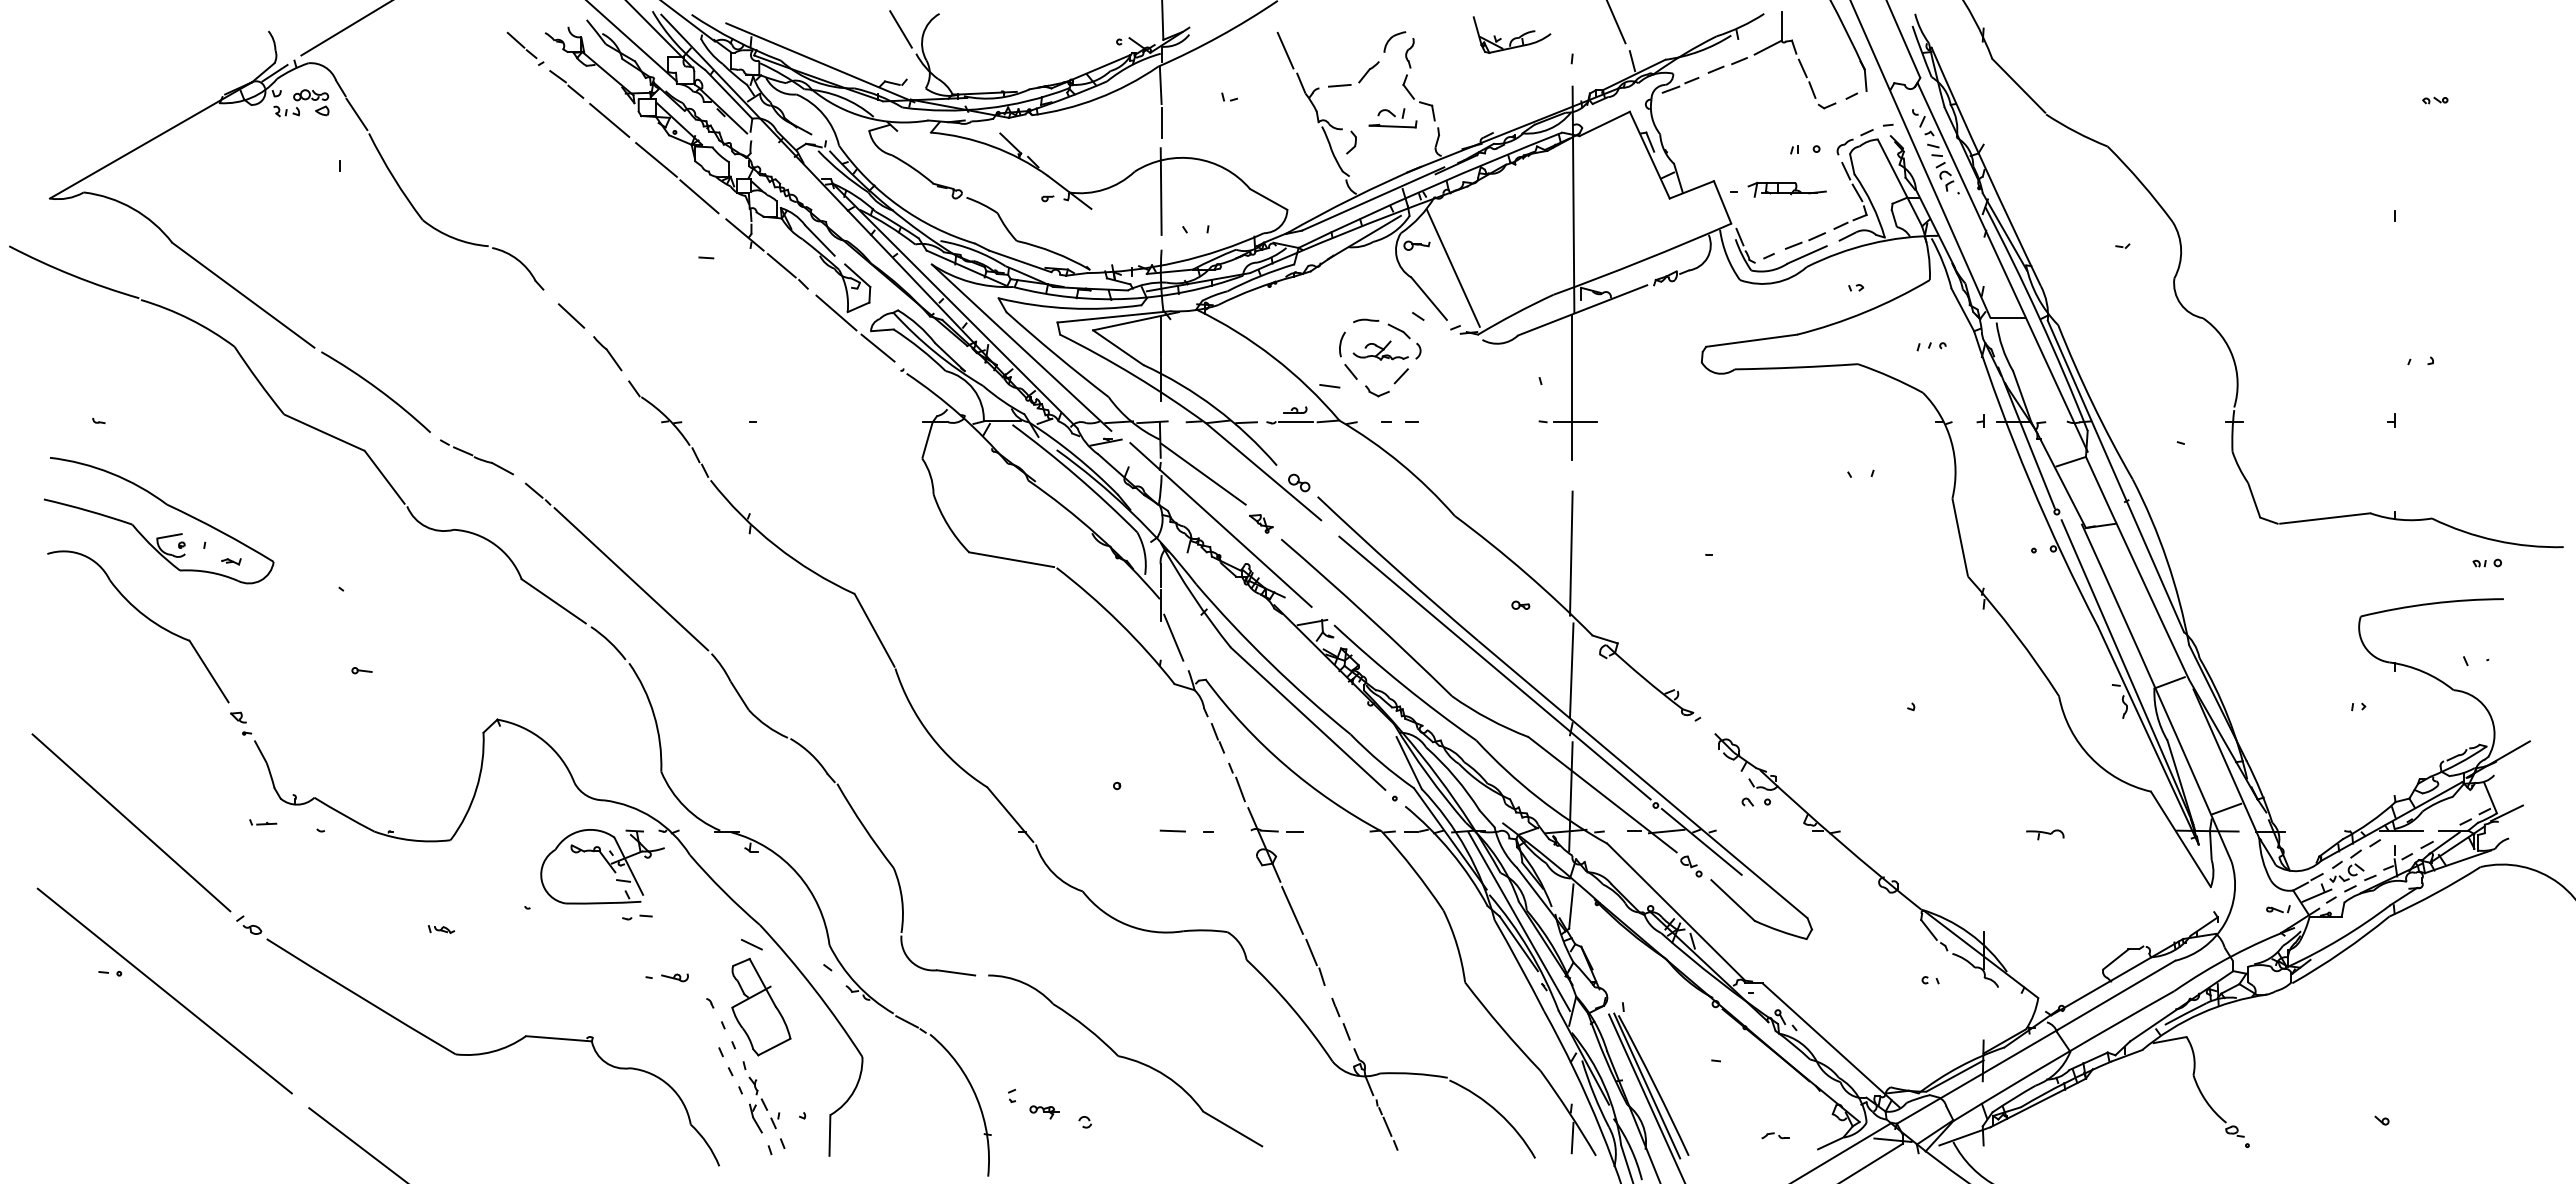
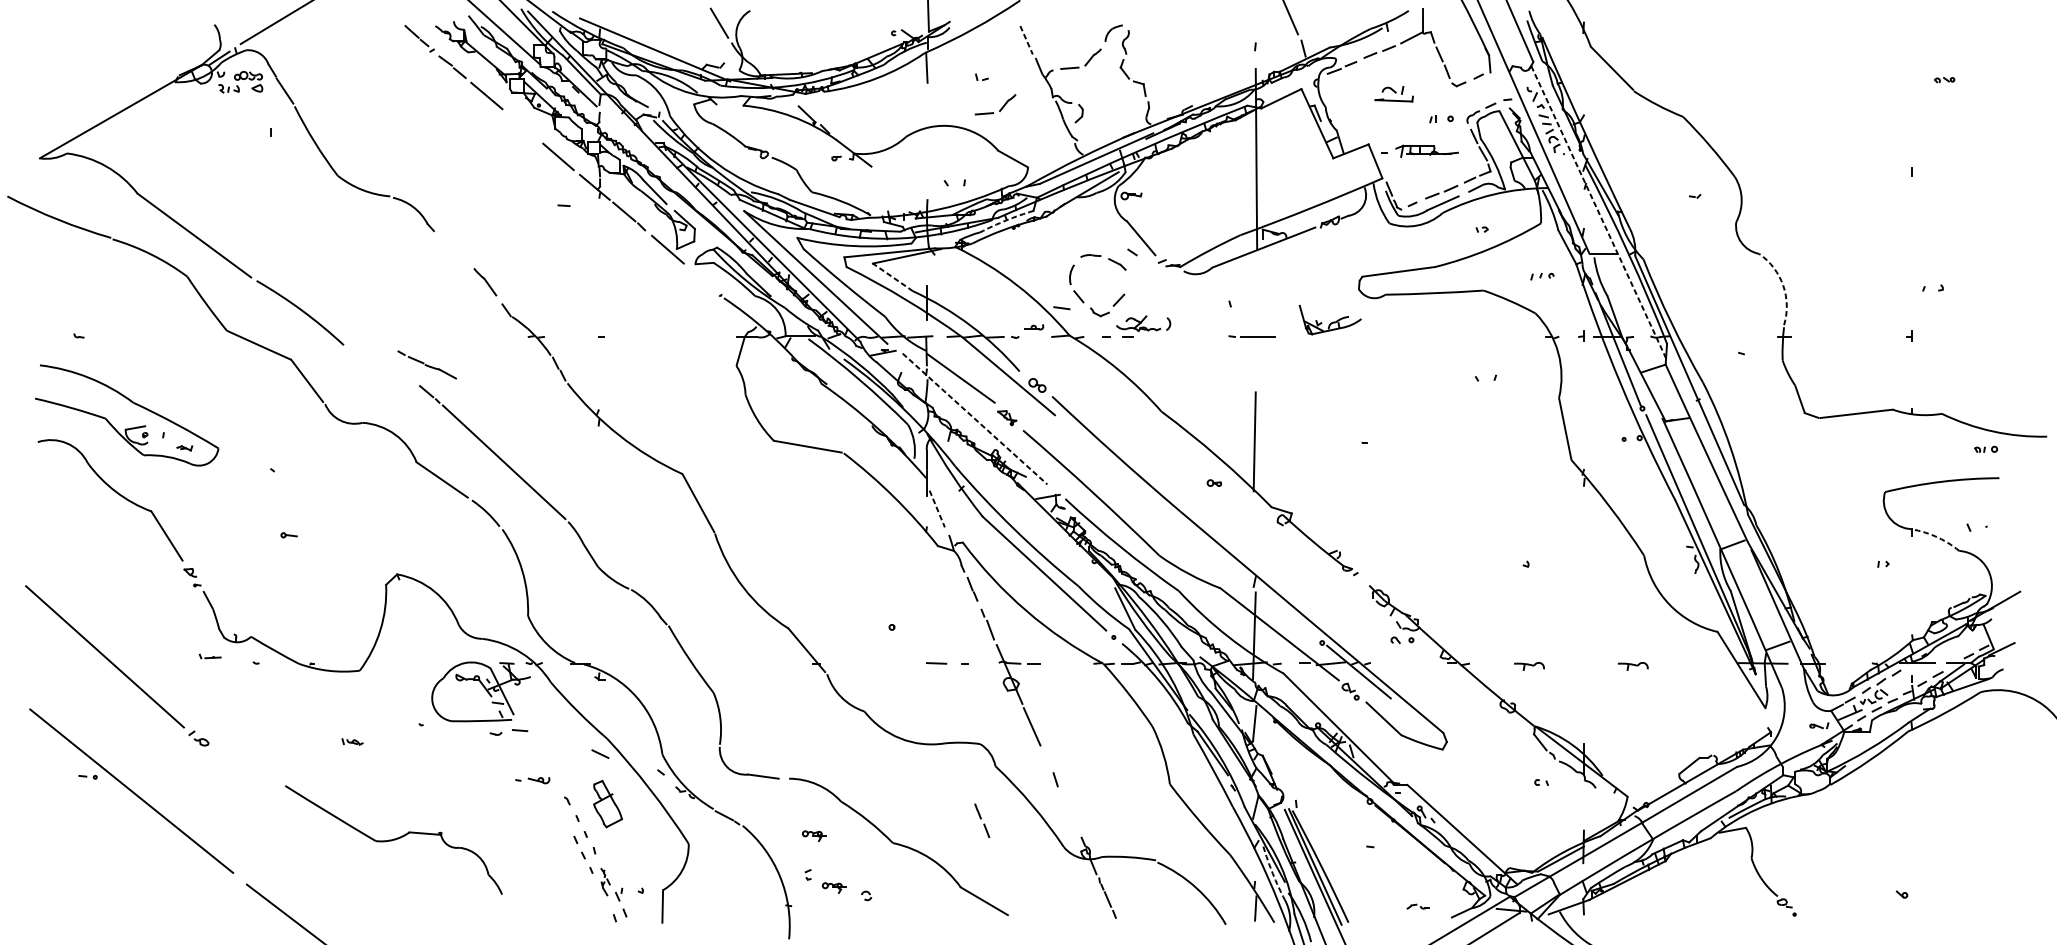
part: (1511, 34) -> (1329, 319), moved
line: (1285, 51) -> (1026, 40), solid -> dashed
part: (1392, 118) -> (1393, 94), moved
line: (1161, 122) -> (927, 97), removed
part: (1252, 137) -> (1000, 109), added
line: (656, 159) -> (524, 127), removed
line: (1160, 191) -> (926, 152), removed
line: (1452, 267) -> (1159, 213), removed
line: (2002, 267) -> (1599, 213), solid -> dashed
arc: (1260, 276) -> (1006, 220), solid -> dashed
line: (571, 315) -> (456, 251), removed
line: (1160, 336) -> (926, 268), removed
line: (877, 347) -> (700, 277), removed
line: (1118, 347) -> (893, 277), solid -> dashed
part: (1386, 350) -> (1143, 323), moved
arc: (2233, 357) -> (1783, 285), solid -> dashed
line: (1571, 386) -> (1254, 308), removed
line: (1295, 422) -> (1034, 337), removed
part: (476, 457) -> (426, 365), moved
line: (1221, 525) -> (975, 419), solid -> dashed
line: (1173, 637) -> (937, 508), solid -> dashed
line: (1494, 667) -> (1193, 532), removed
line: (1571, 670) -> (1254, 535), removed
arc: (2423, 671) -> (1935, 535), solid -> dashed
part: (1915, 834) -> (1529, 666), added
part: (637, 917) -> (509, 732), size x1.6
line: (1519, 921) -> (1213, 735), removed
line: (1311, 952) -> (1047, 760), removed
part: (761, 1007) -> (608, 804), size x0.6
part: (1340, 1018) -> (981, 820), moved
part: (1019, 1047) -> (814, 836), added
part: (492, 1052) -> (393, 840), size x0.6
arc: (1594, 1094) -> (1273, 873), solid -> dashed
part: (758, 1104) -> (605, 881), size x0.6

